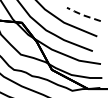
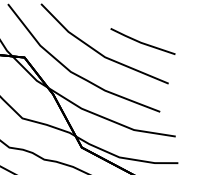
line: (82, 15) -> (140, 43), dashed -> solid

